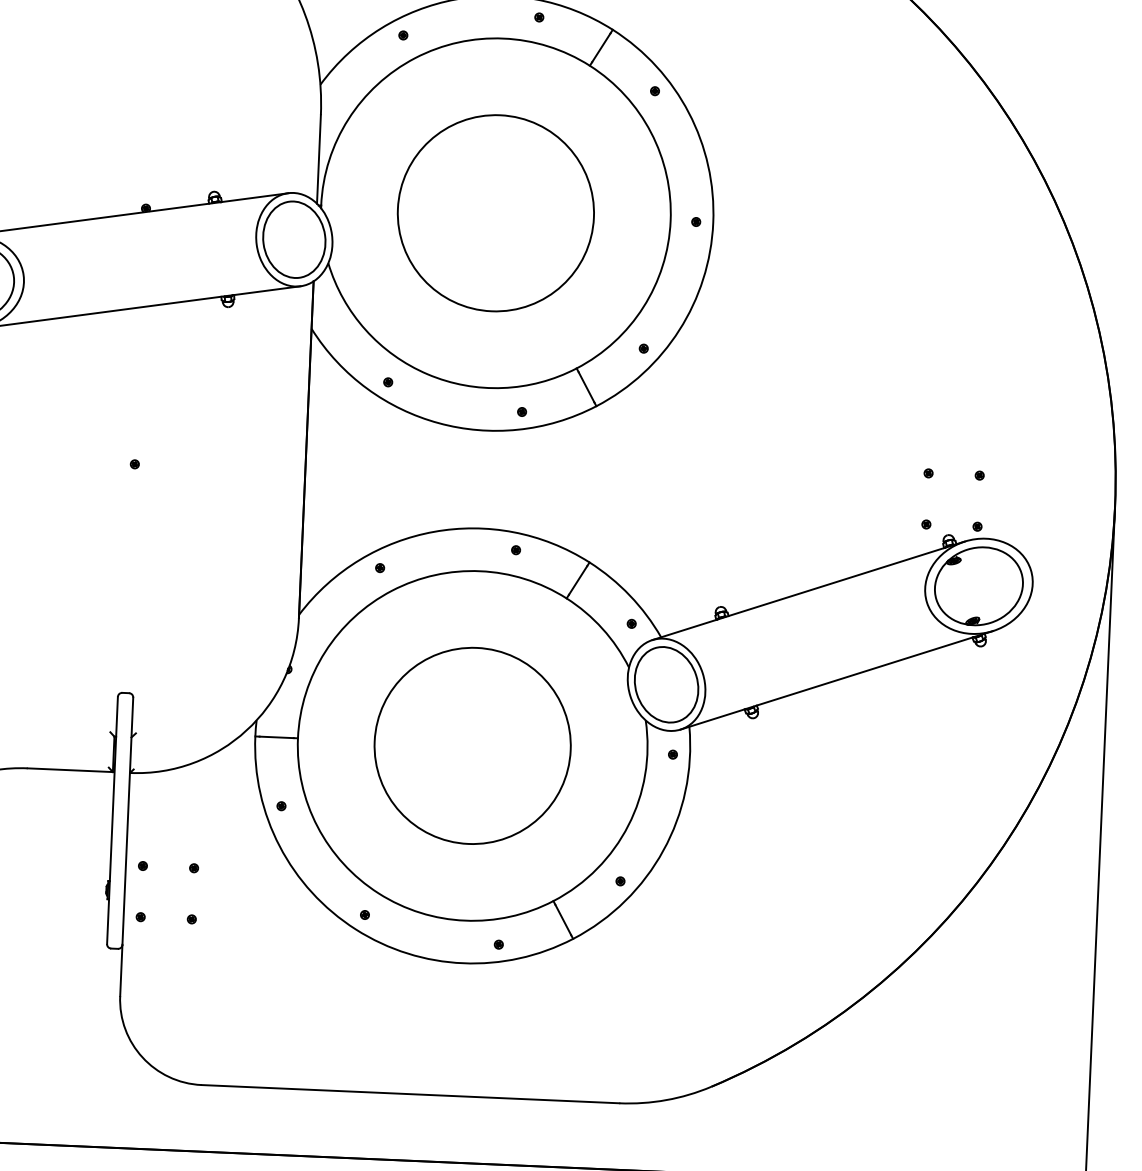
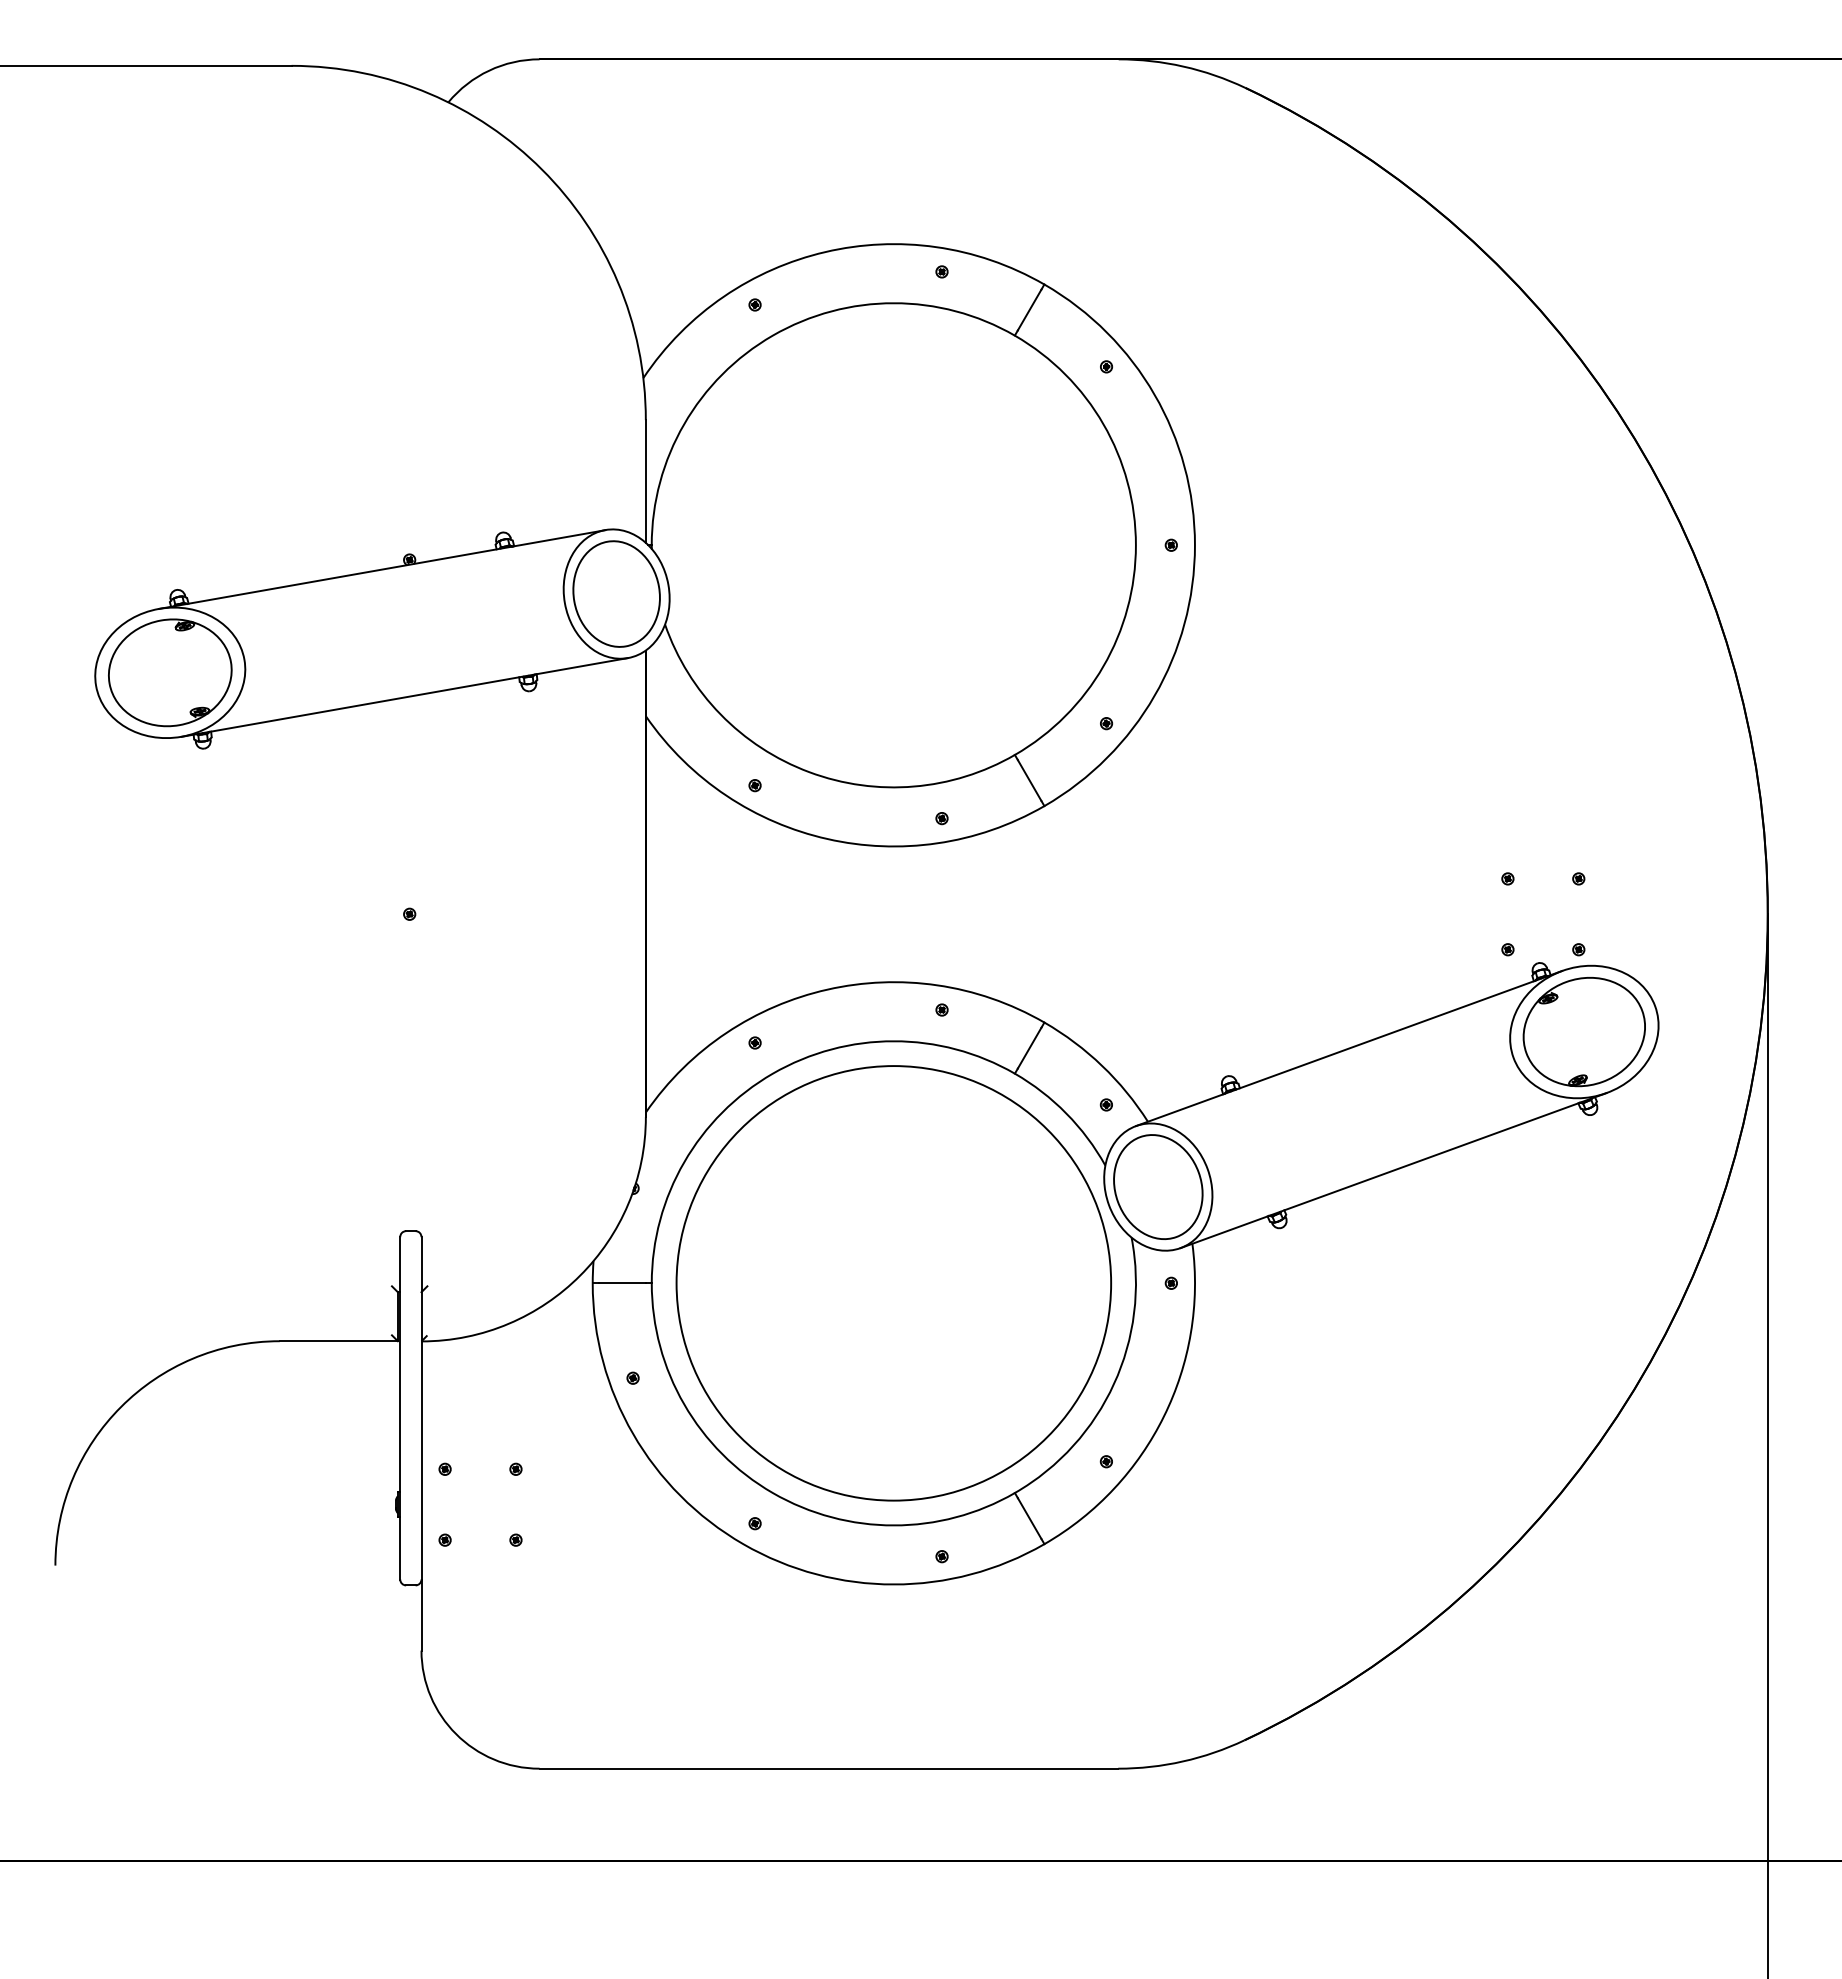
circle: (495, 212) -> (893, 544), removed
circle: (472, 746) -> (893, 1283), size x1.6

